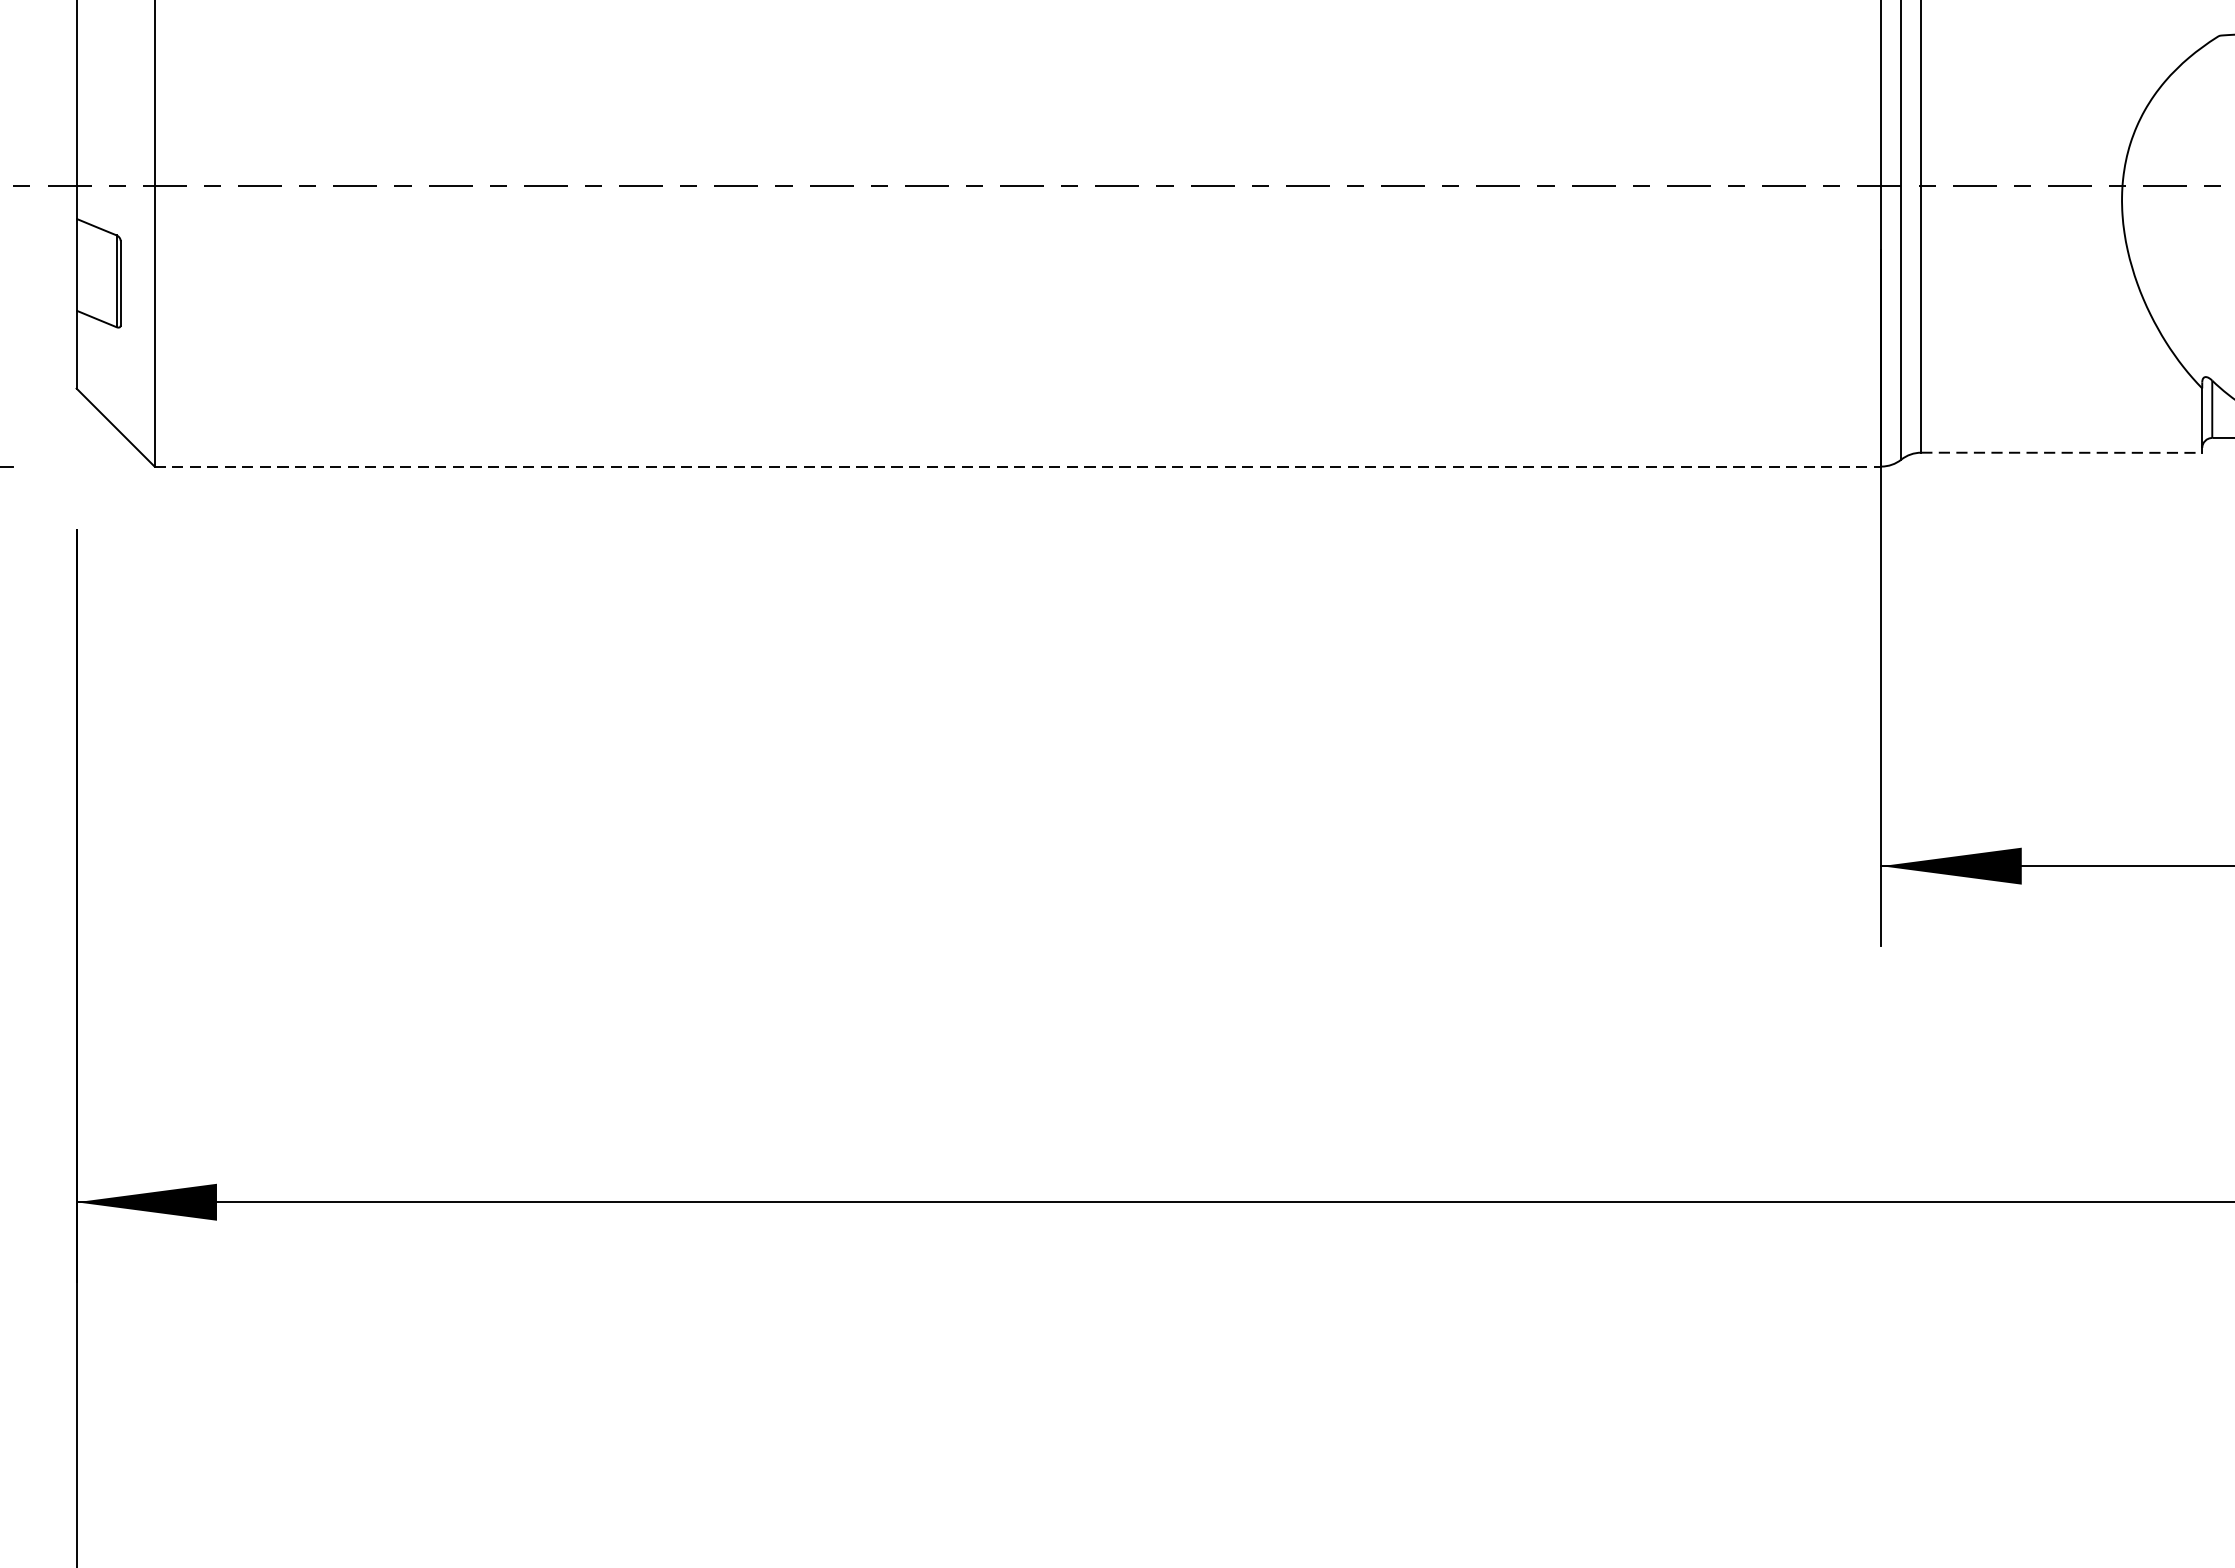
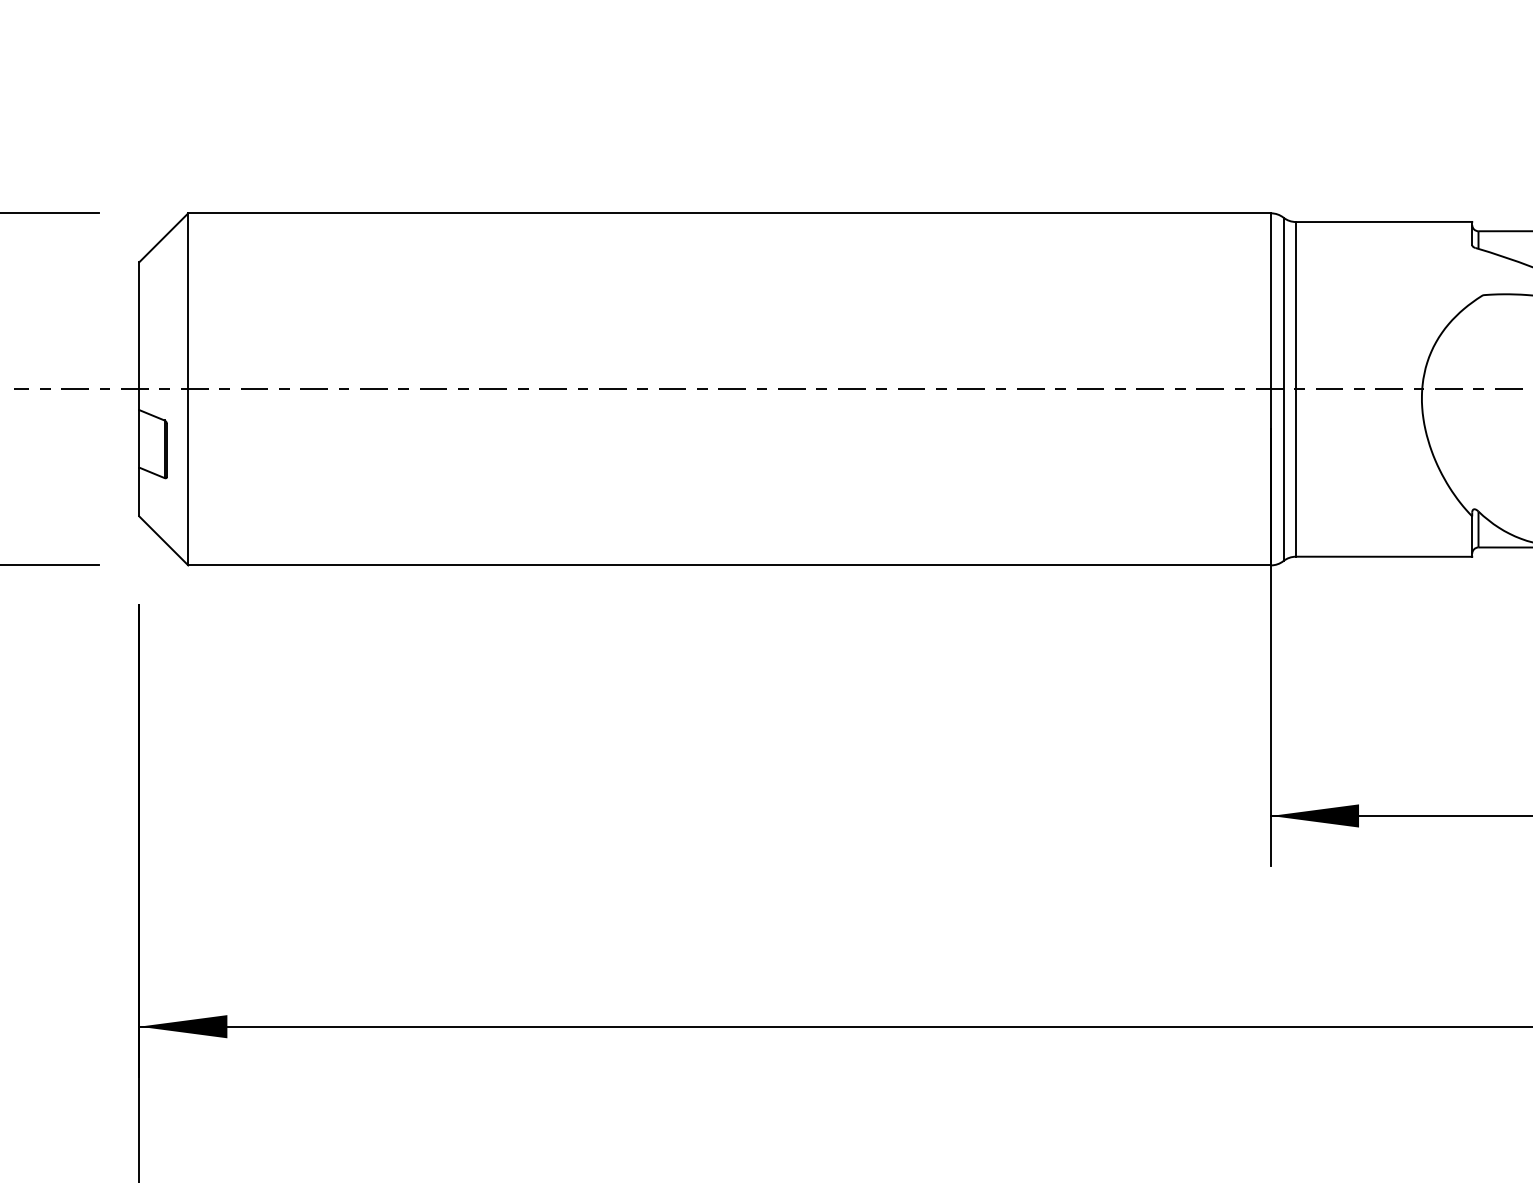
line: (2062, 452) -> (1384, 556), dashed -> solid
line: (1019, 466) -> (730, 565), dashed -> solid

